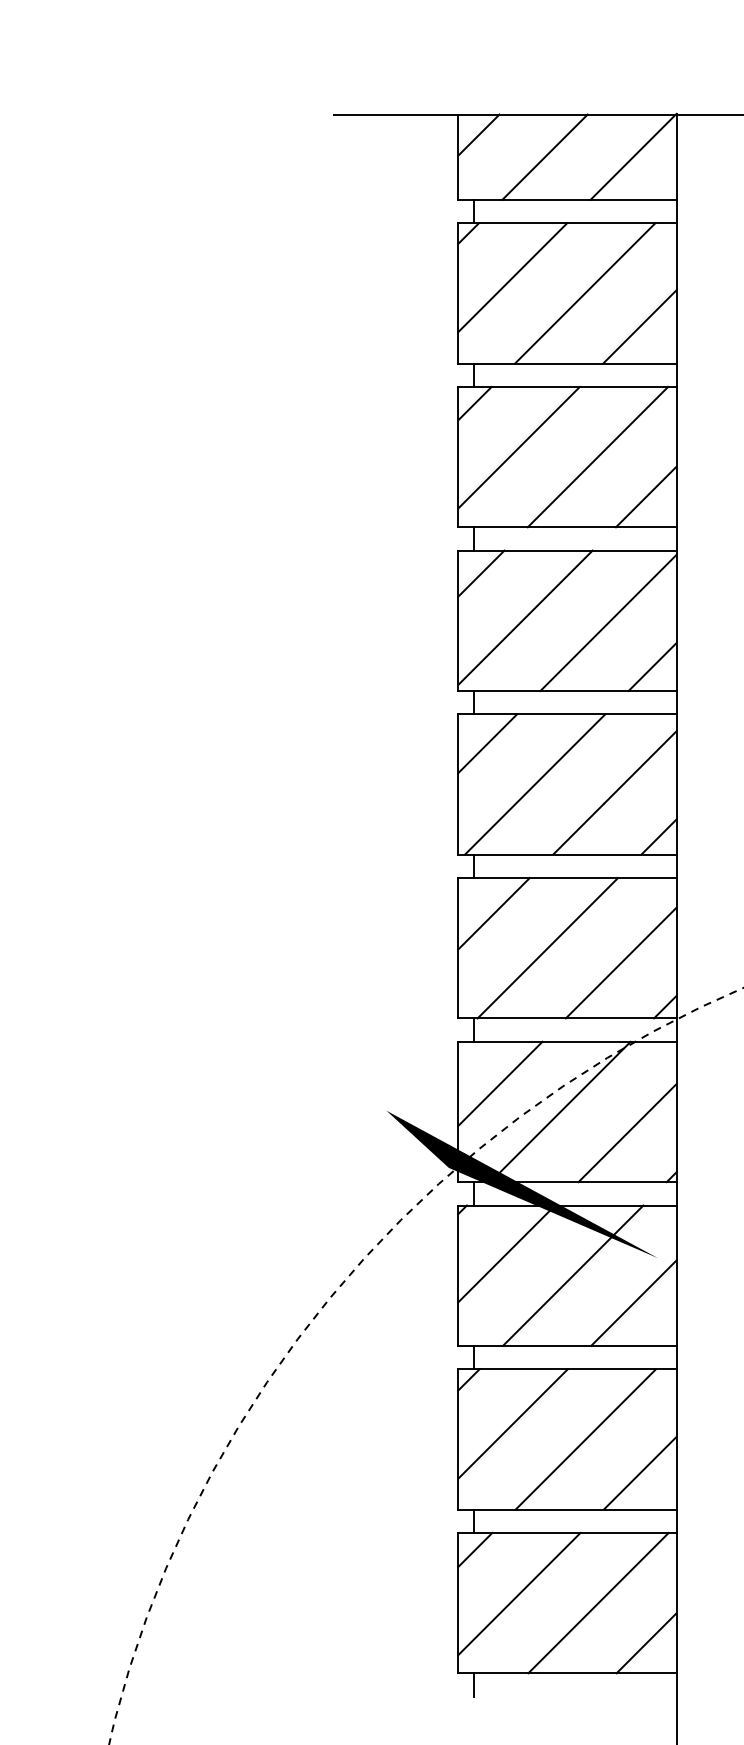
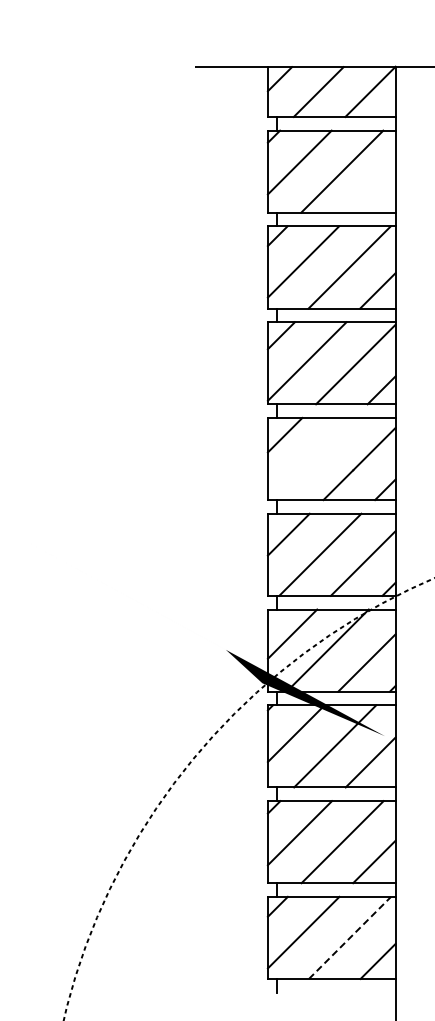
line: (638, 325) -> (373, 190), removed
line: (534, 785) -> (312, 459), removed
line: (599, 1602) -> (350, 937), solid -> dashed

